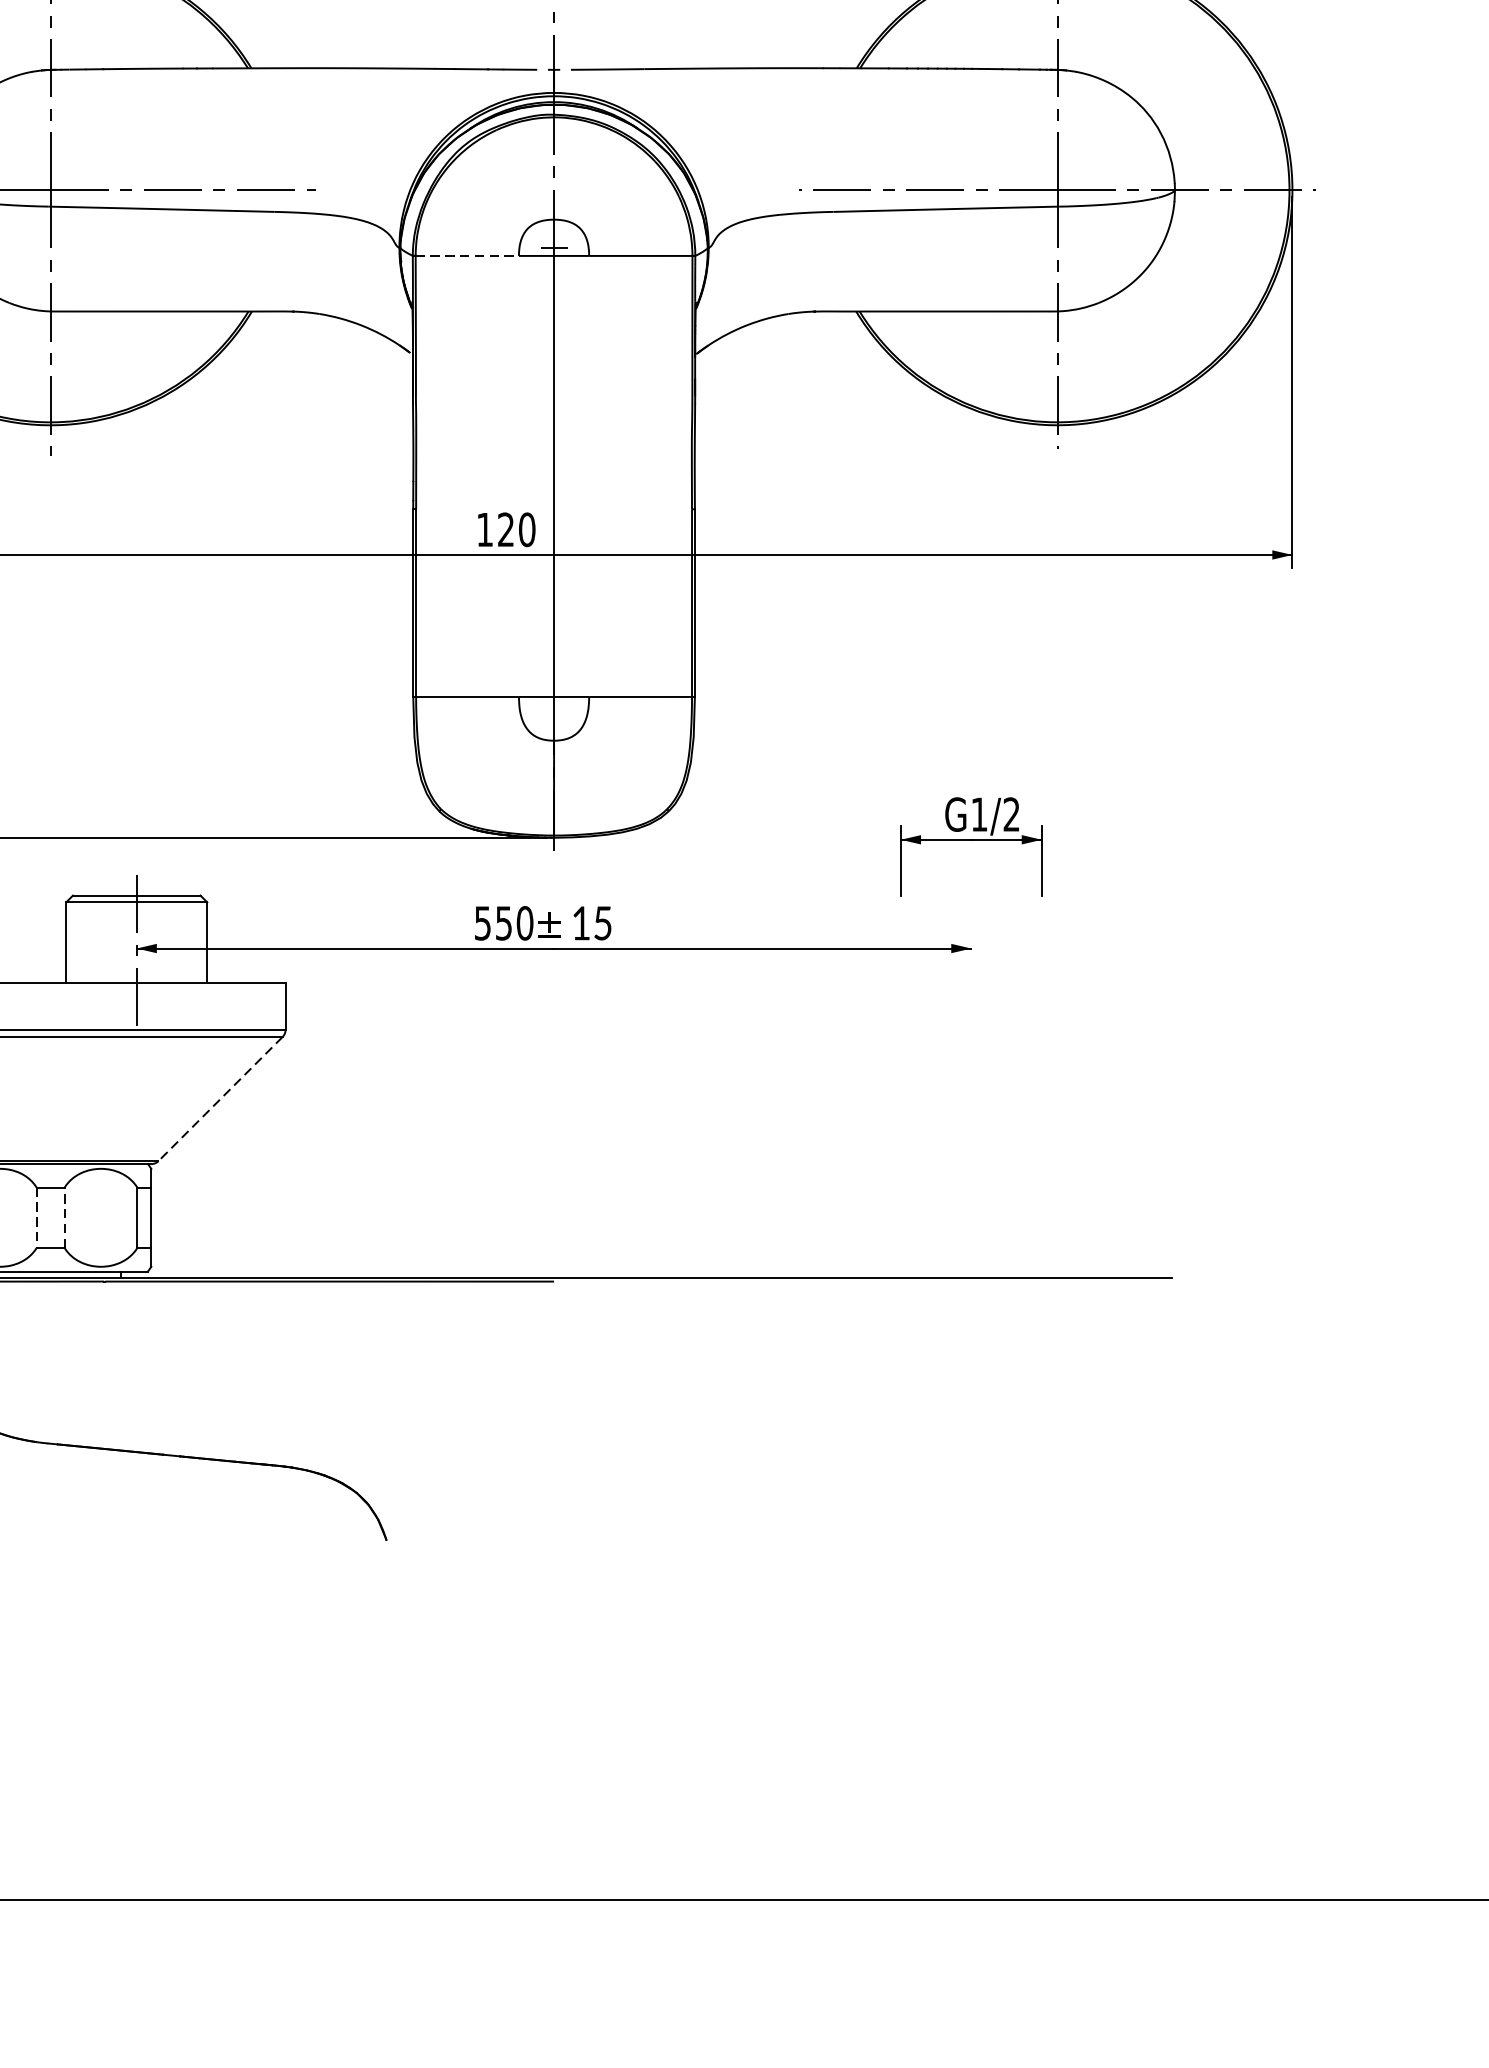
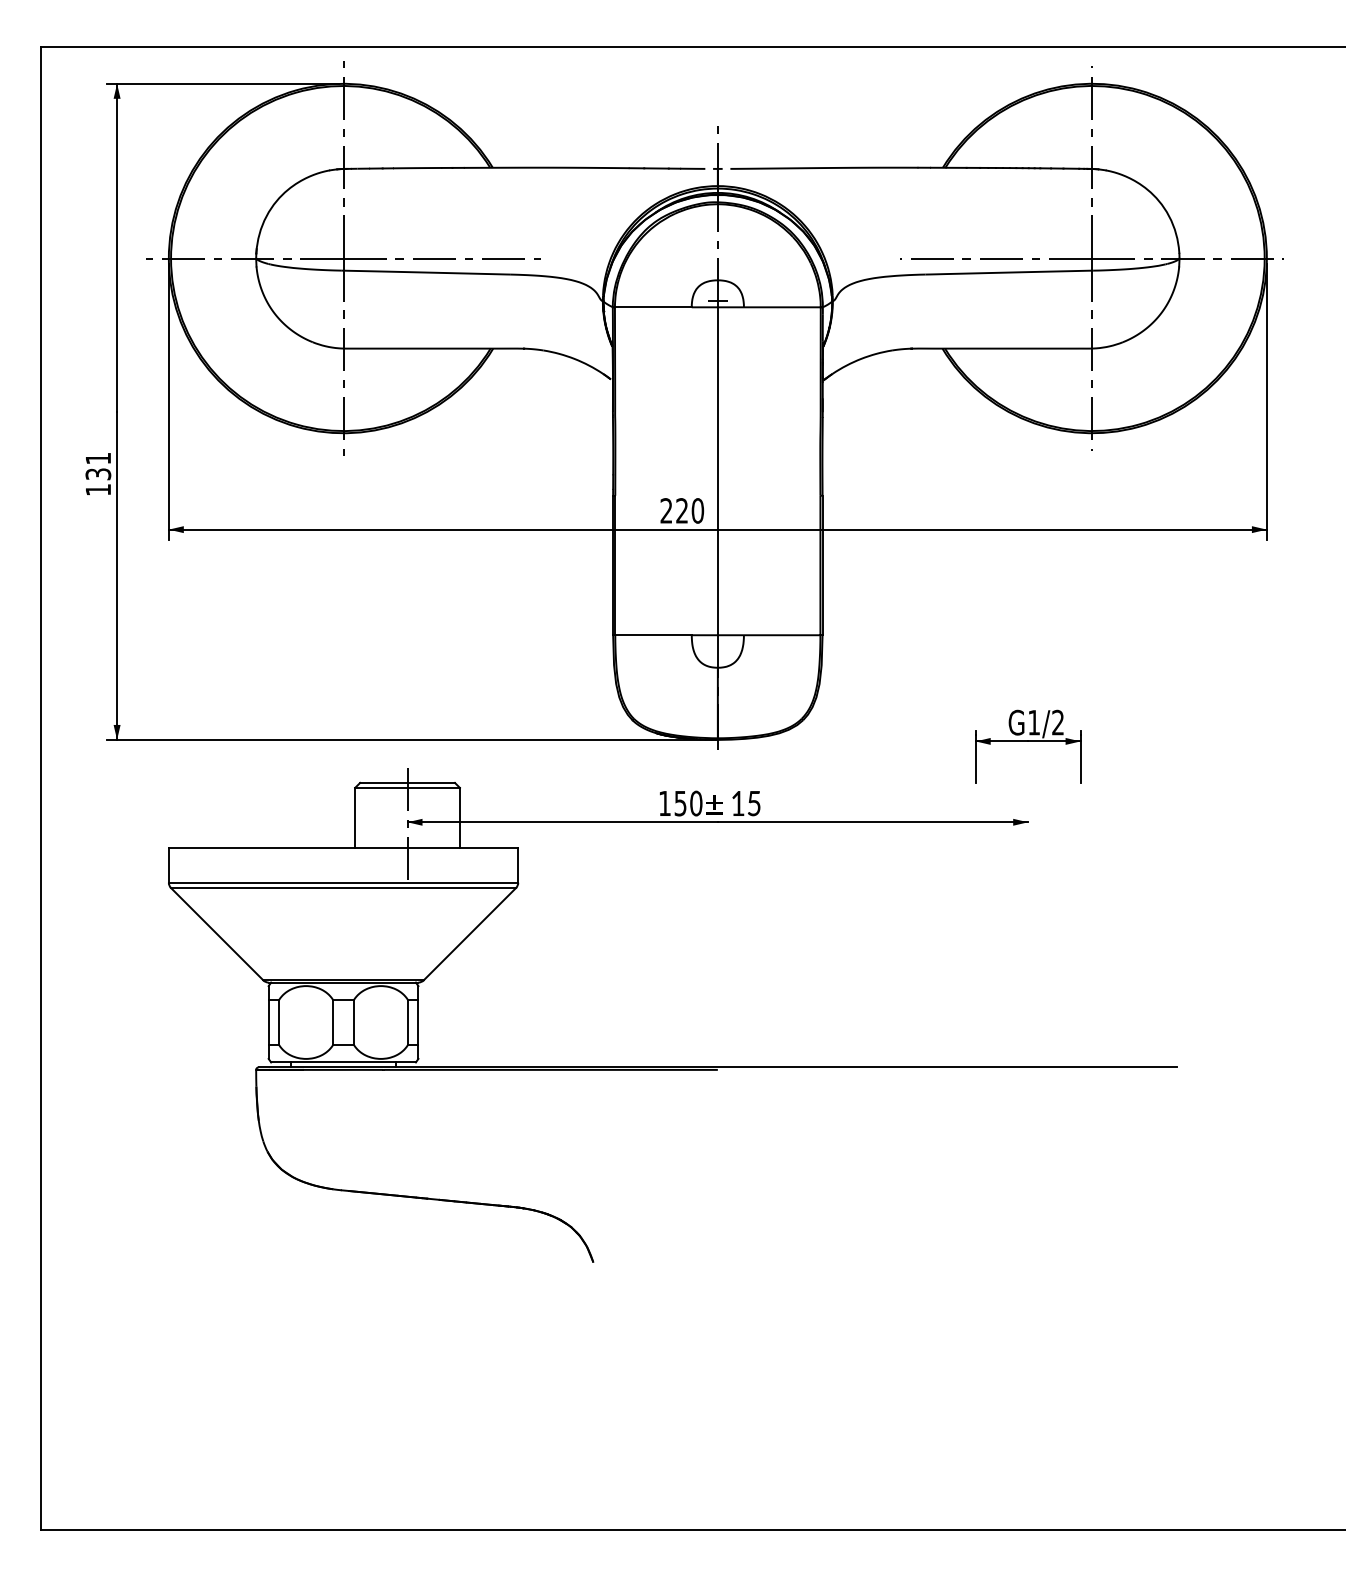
line: (467, 256) -> (653, 307), dashed -> solid
text: (485, 529) -> (666, 510), 120 -> 220
text: (482, 923) -> (664, 803), 550 -> 150
line: (220, 1099) -> (469, 934), dashed -> solid
line: (64, 1217) -> (353, 1022), dashed -> solid
line: (37, 1219) -> (333, 1023), dashed -> solid

